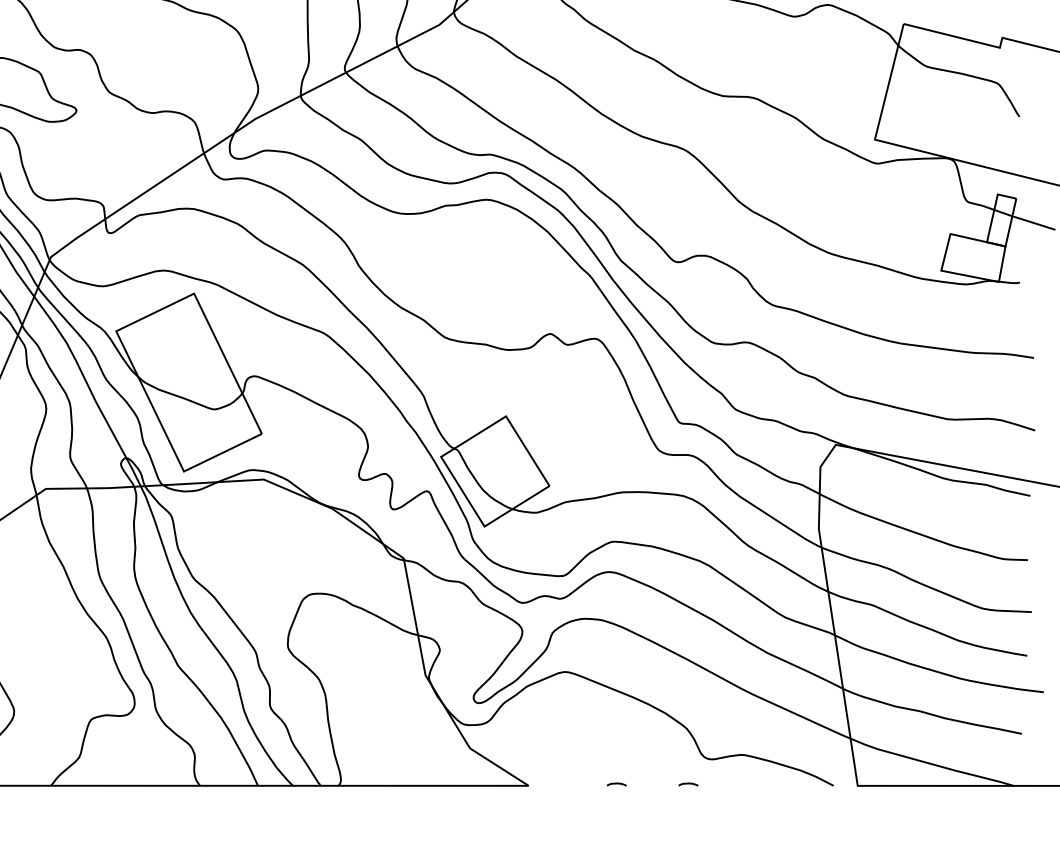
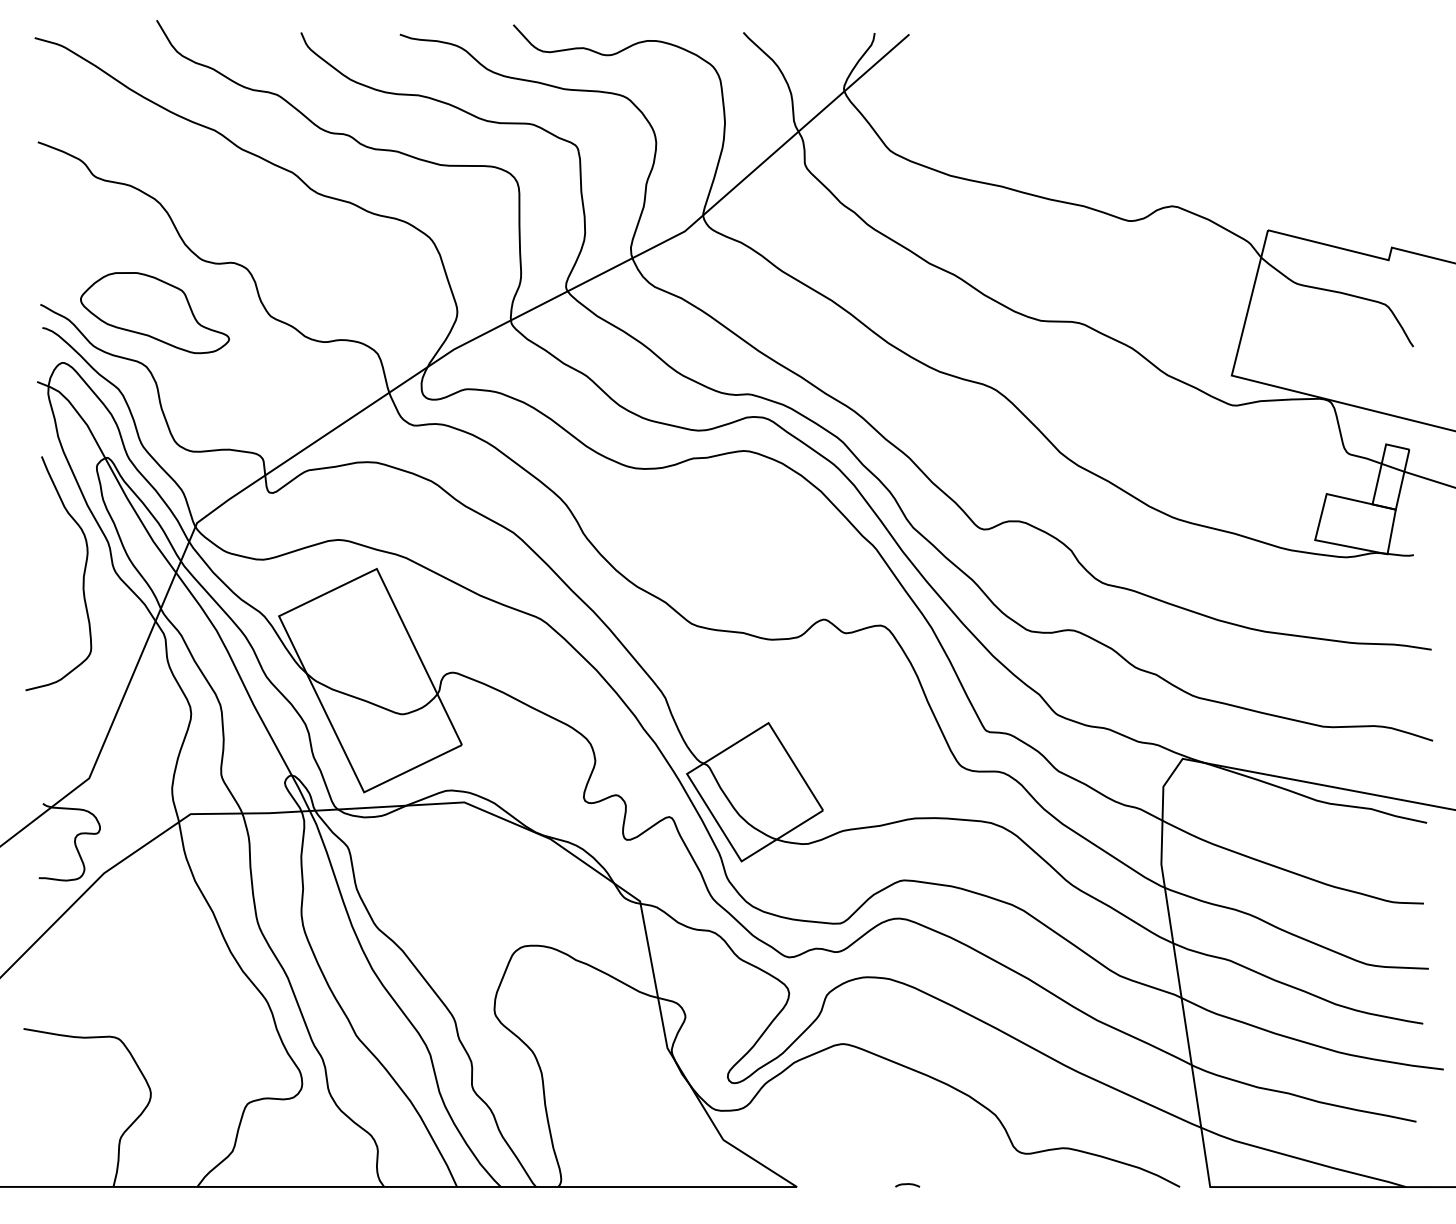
curve: (688, 783) -> (997, 1184), removed

